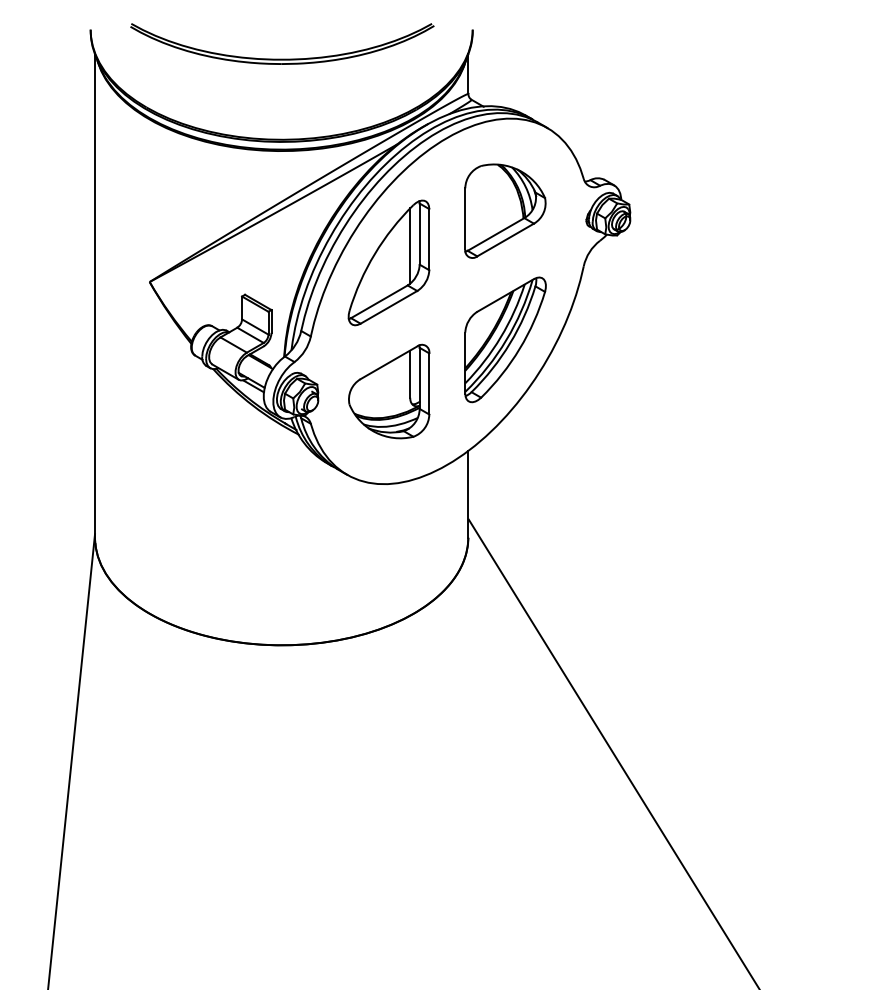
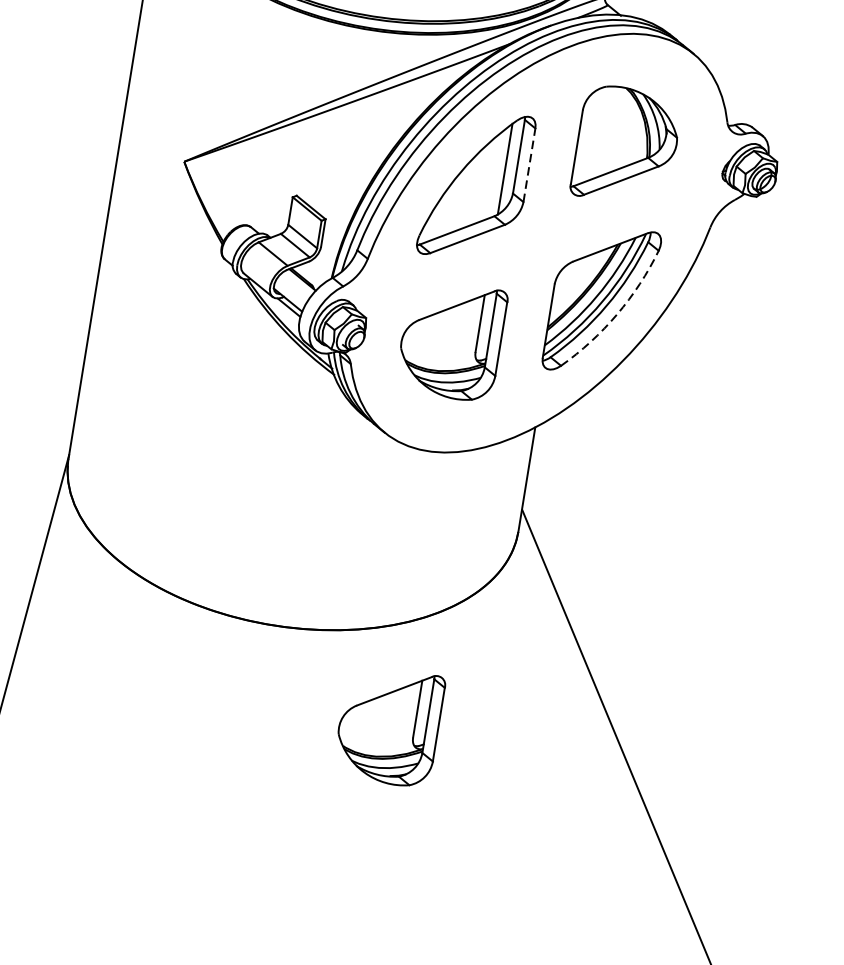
line: (429, 239) -> (529, 165), solid -> dashed
arc: (519, 348) -> (616, 314), solid -> dashed
part: (389, 711) -> (389, 726), added

